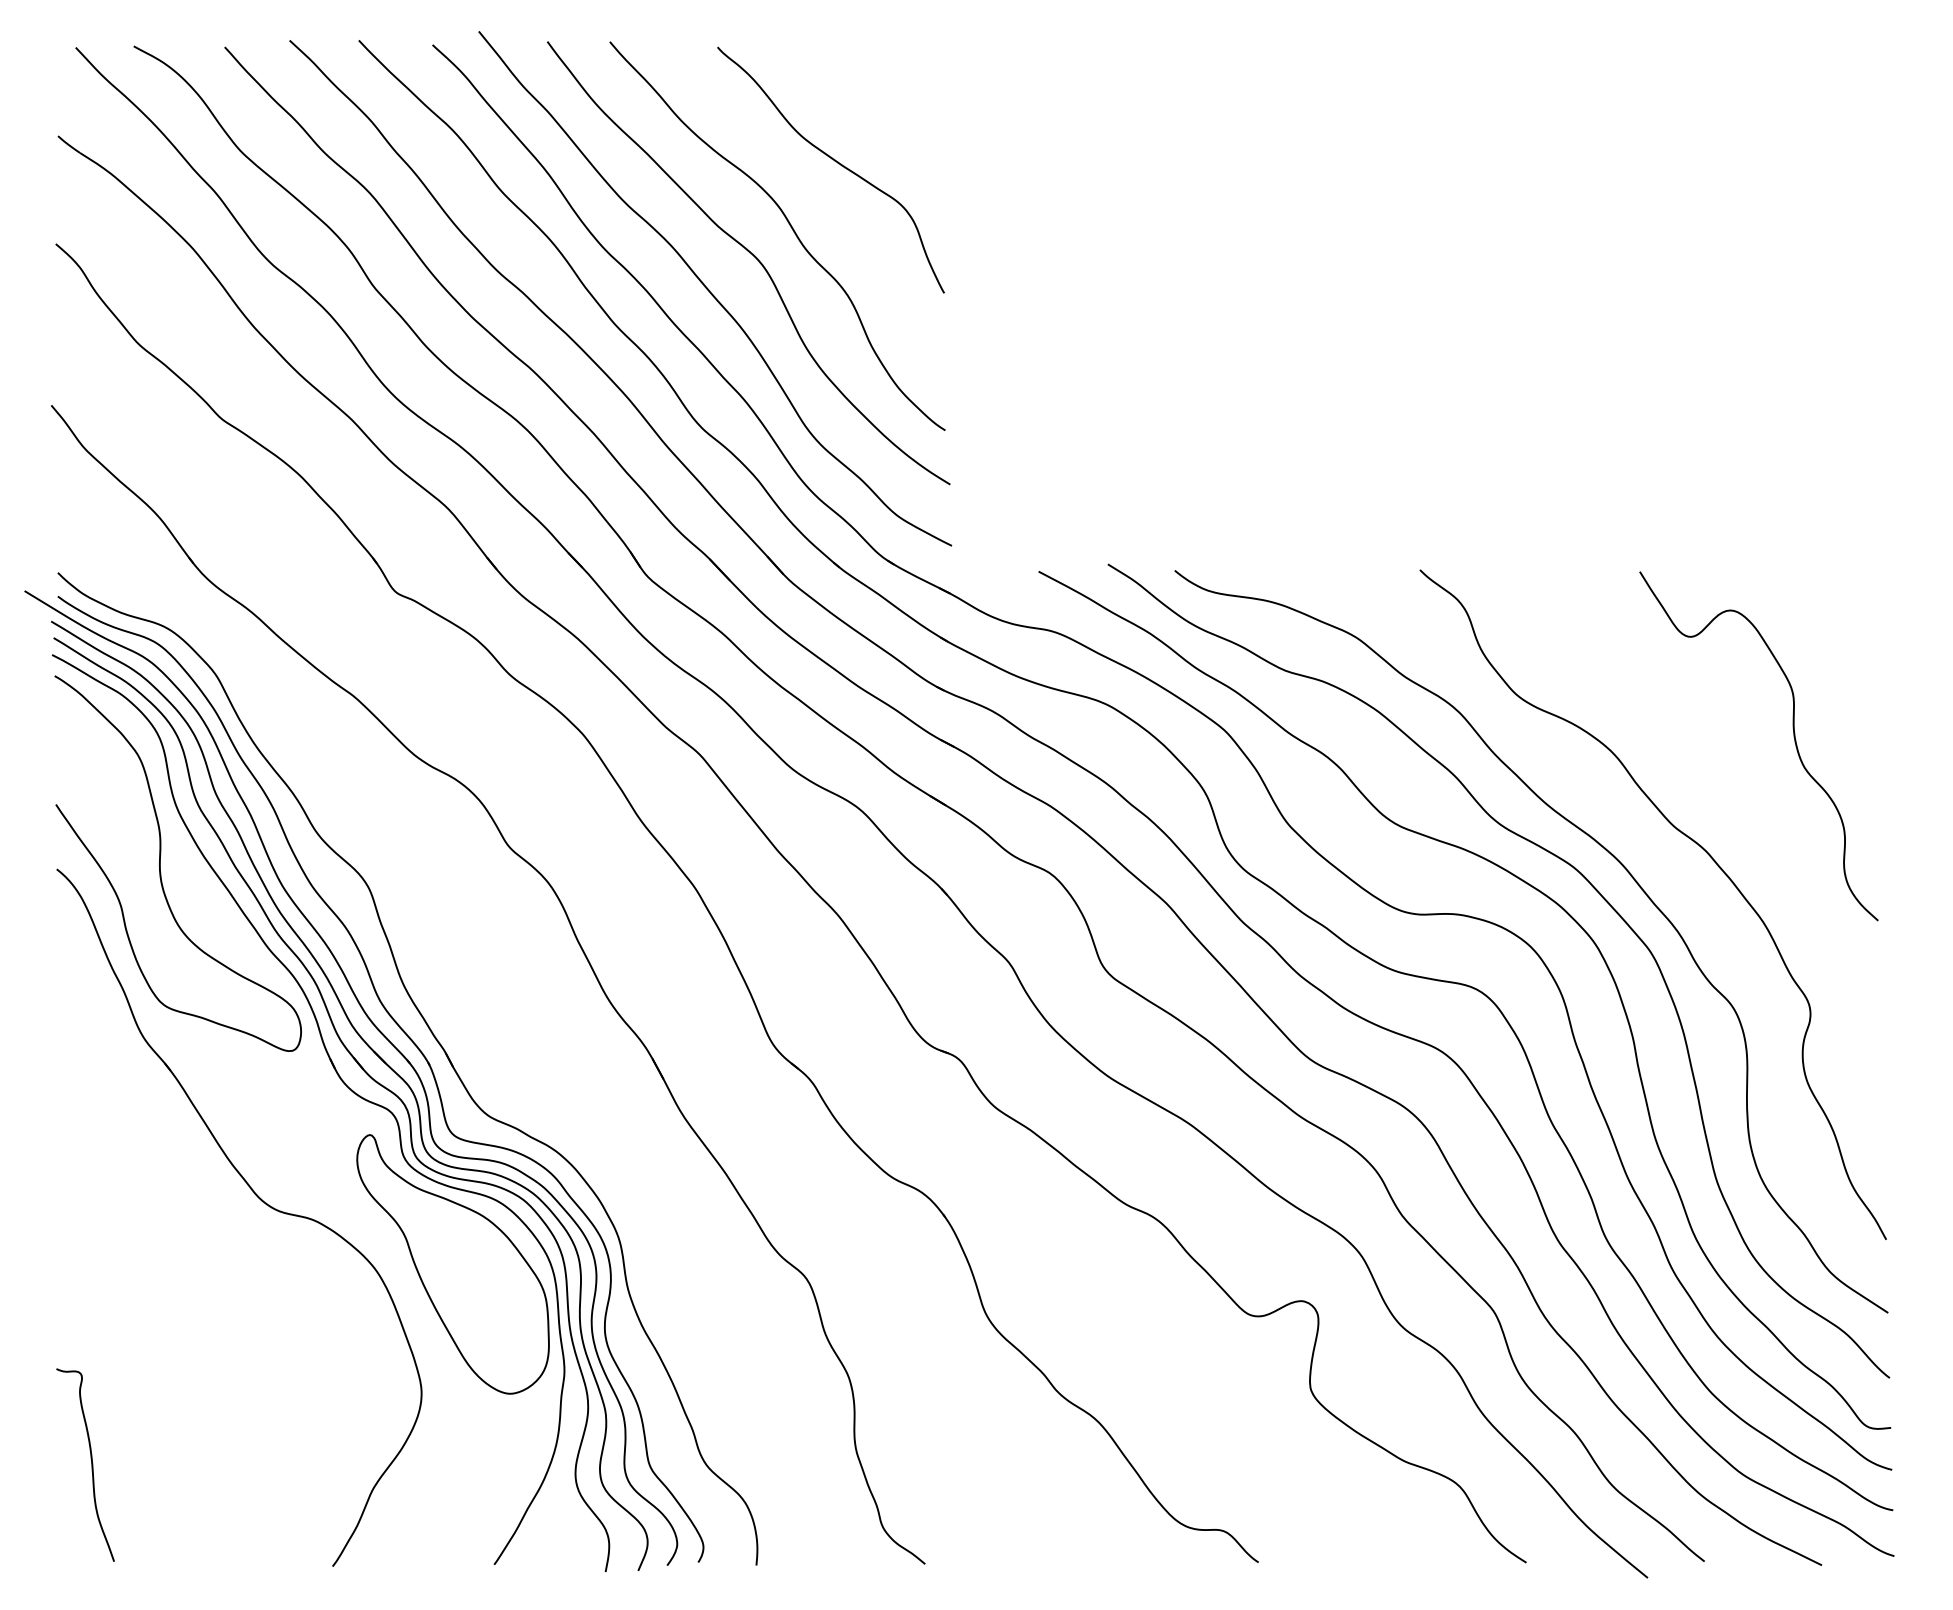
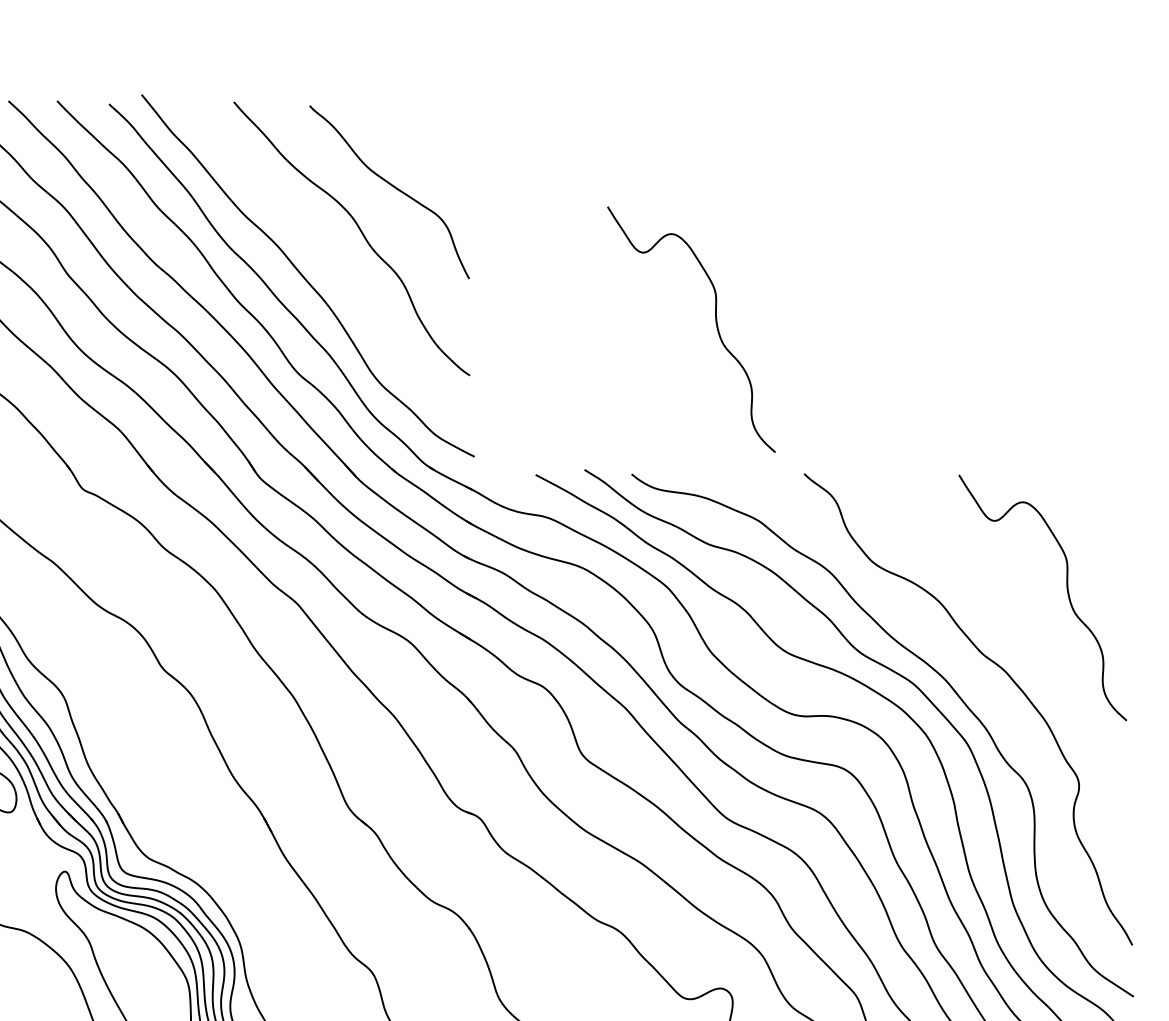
curve: (754, 257) -> (335, 253), removed
curve: (1294, 356) -> (715, 323), added

